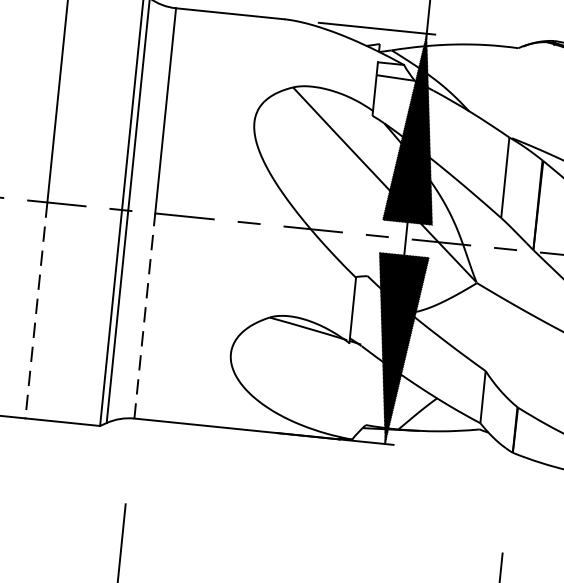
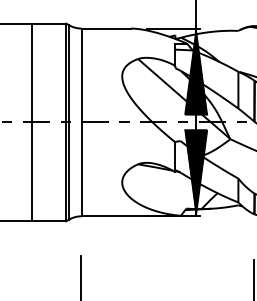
line: (37, 311) -> (32, 172), dashed -> solid
line: (144, 316) -> (81, 169), dashed -> solid

